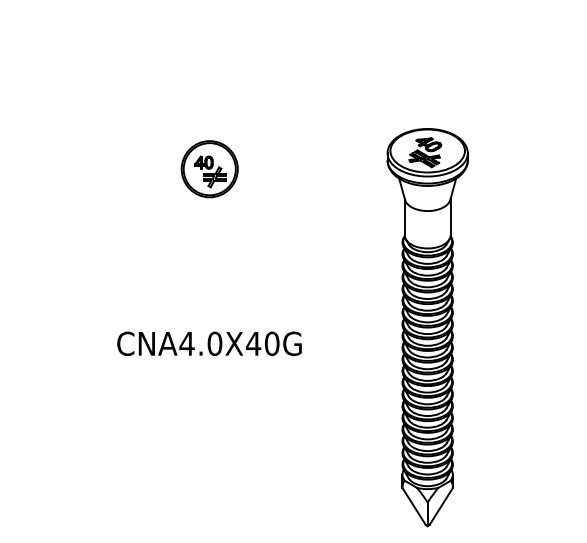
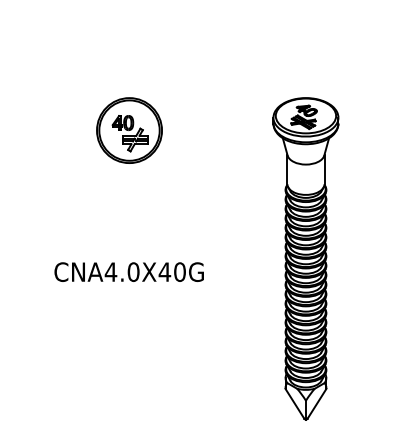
part: (209, 169) -> (129, 130), size x1.43

